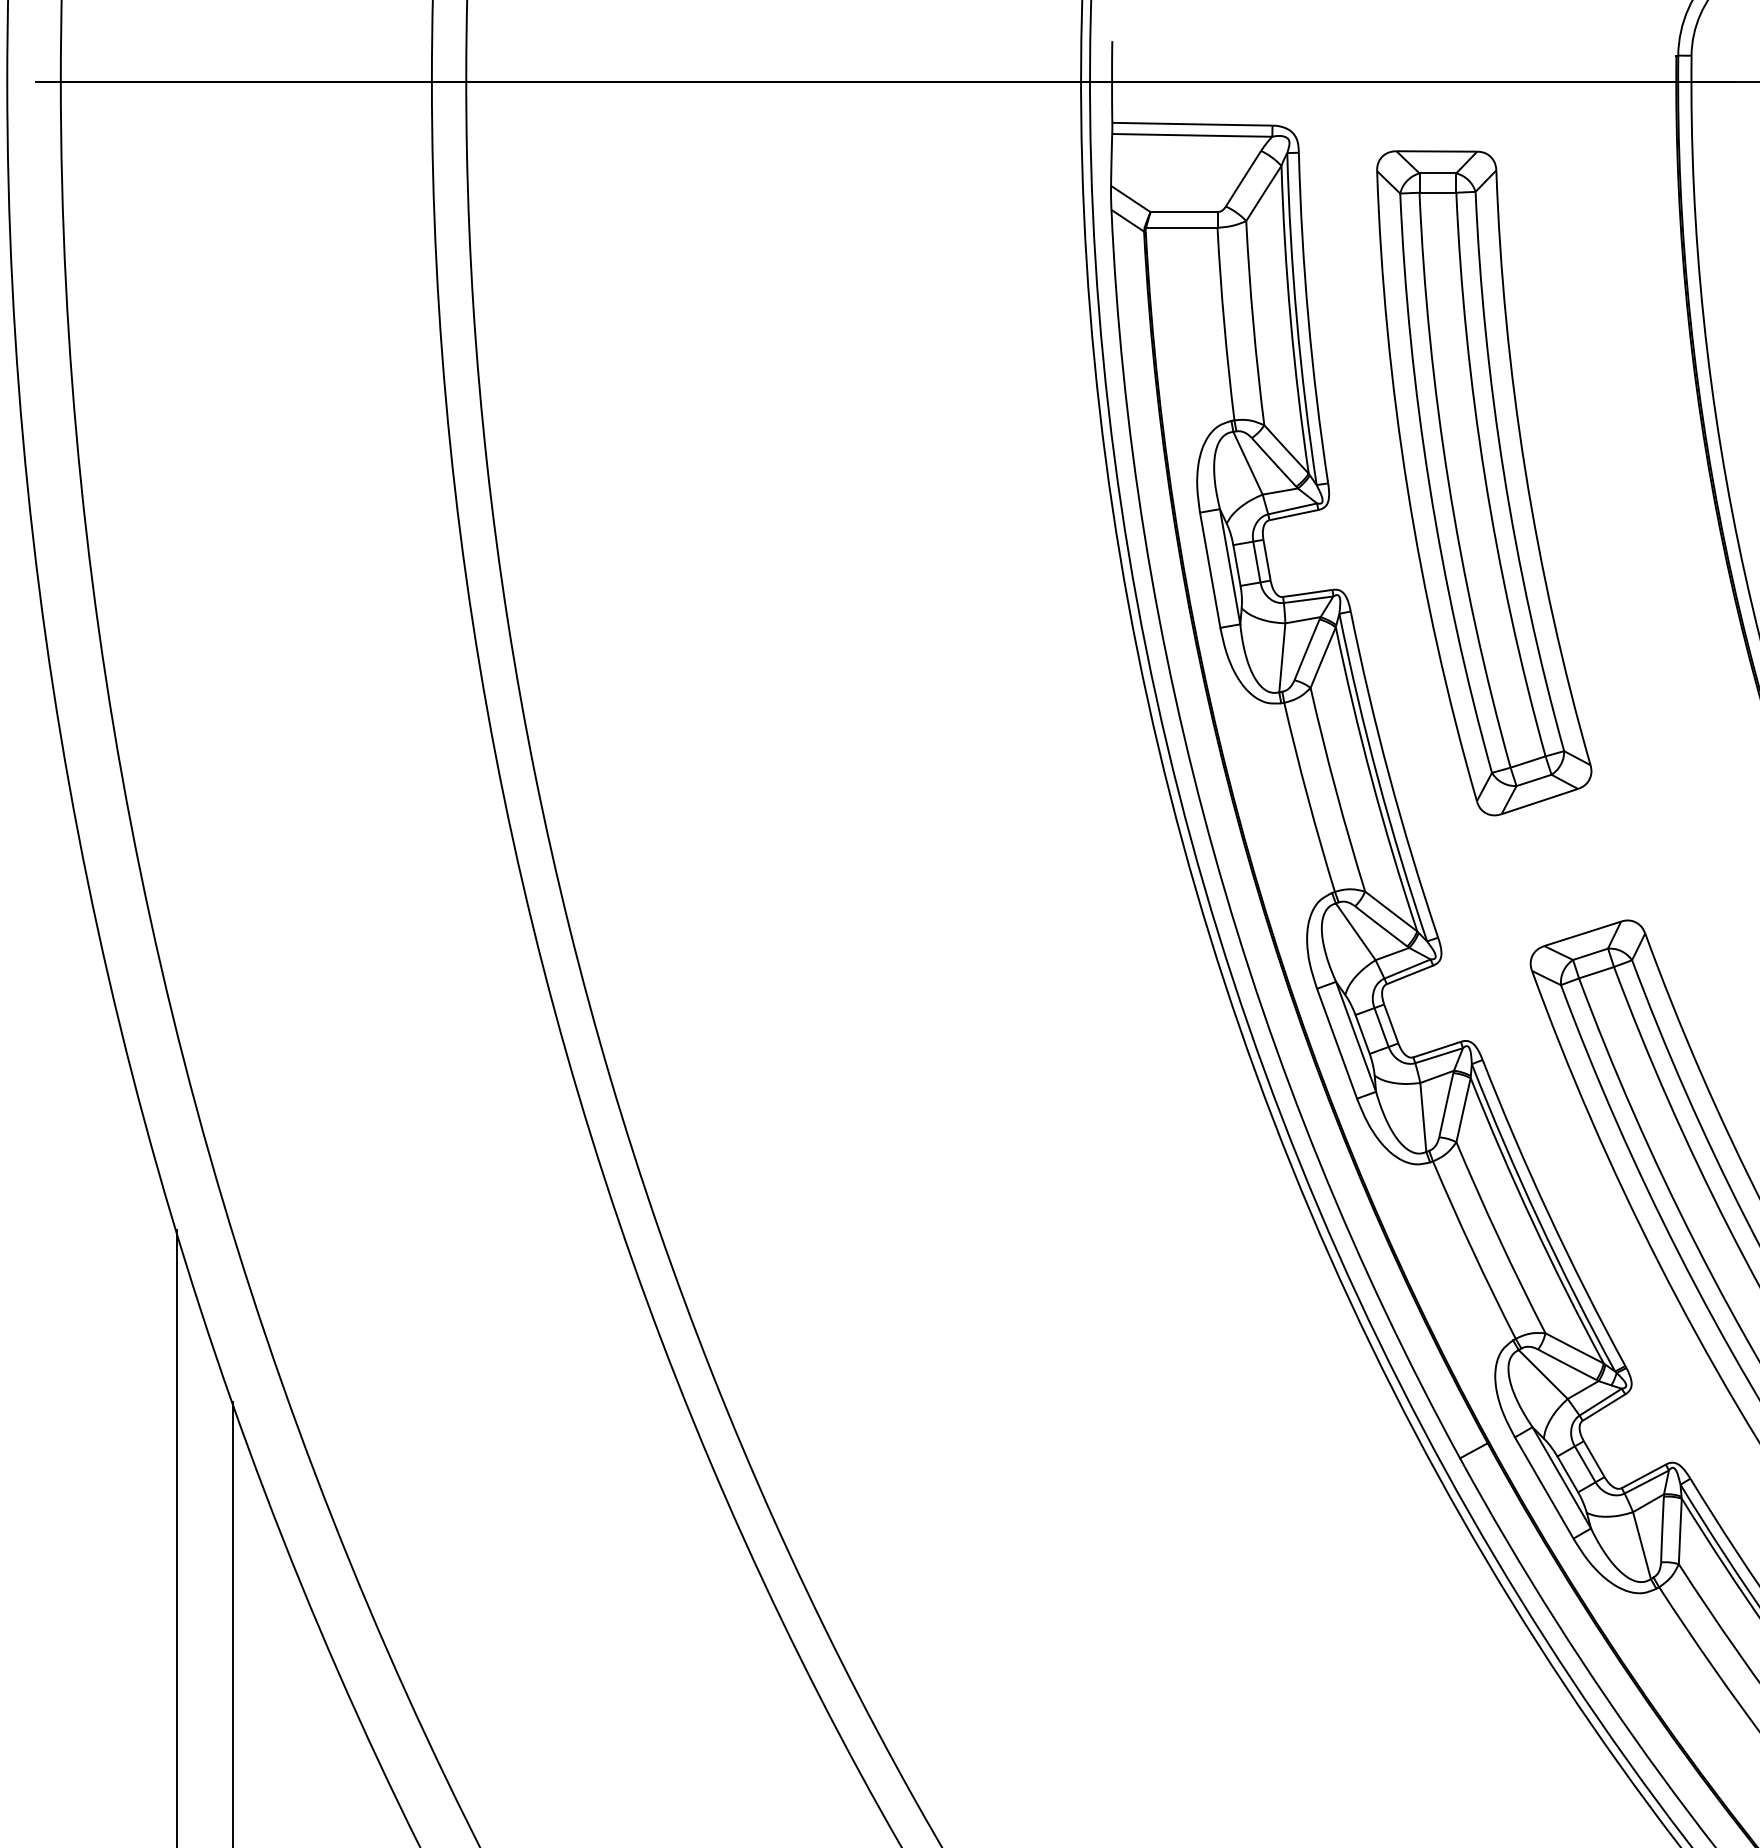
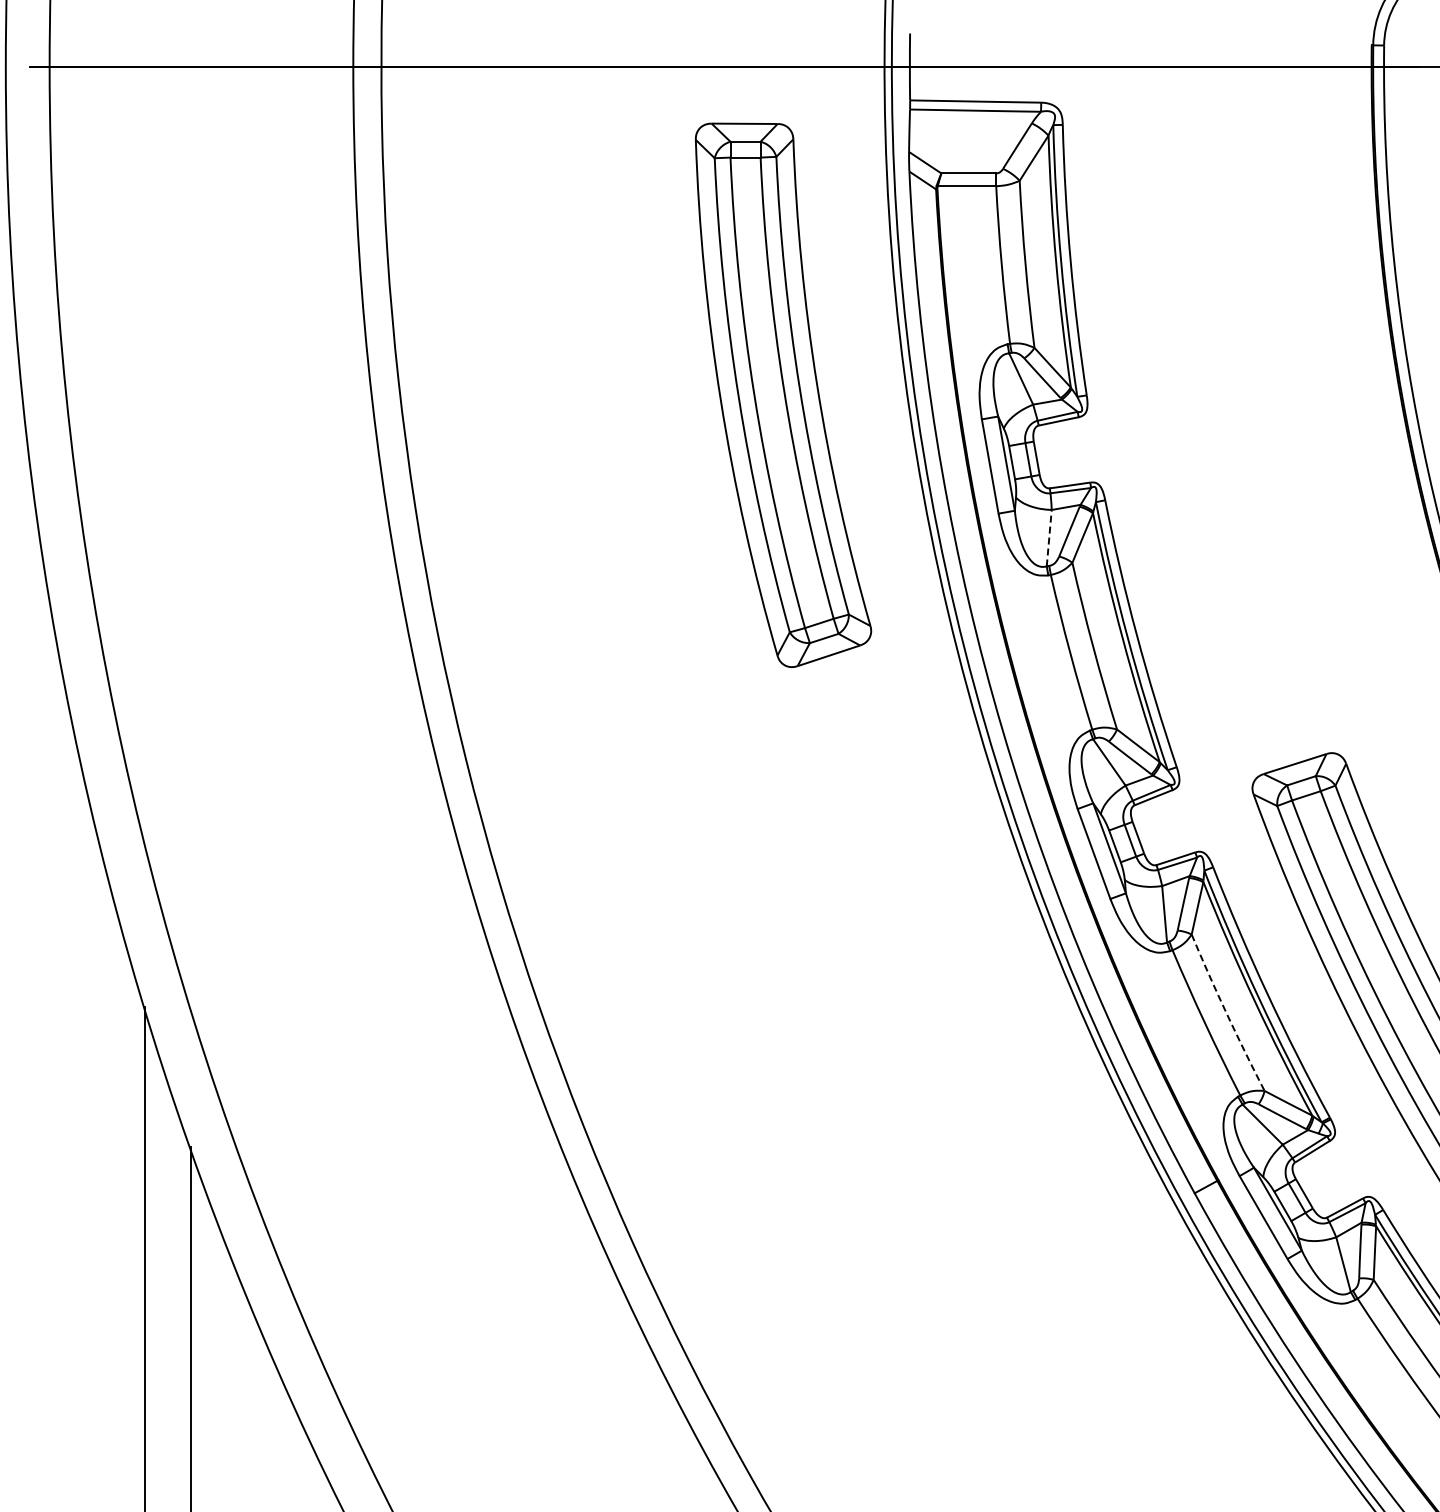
part: (1484, 482) -> (783, 394), moved
line: (1282, 656) -> (1049, 537), solid -> dashed
arc: (1498, 1238) -> (1226, 1013), solid -> dashed

